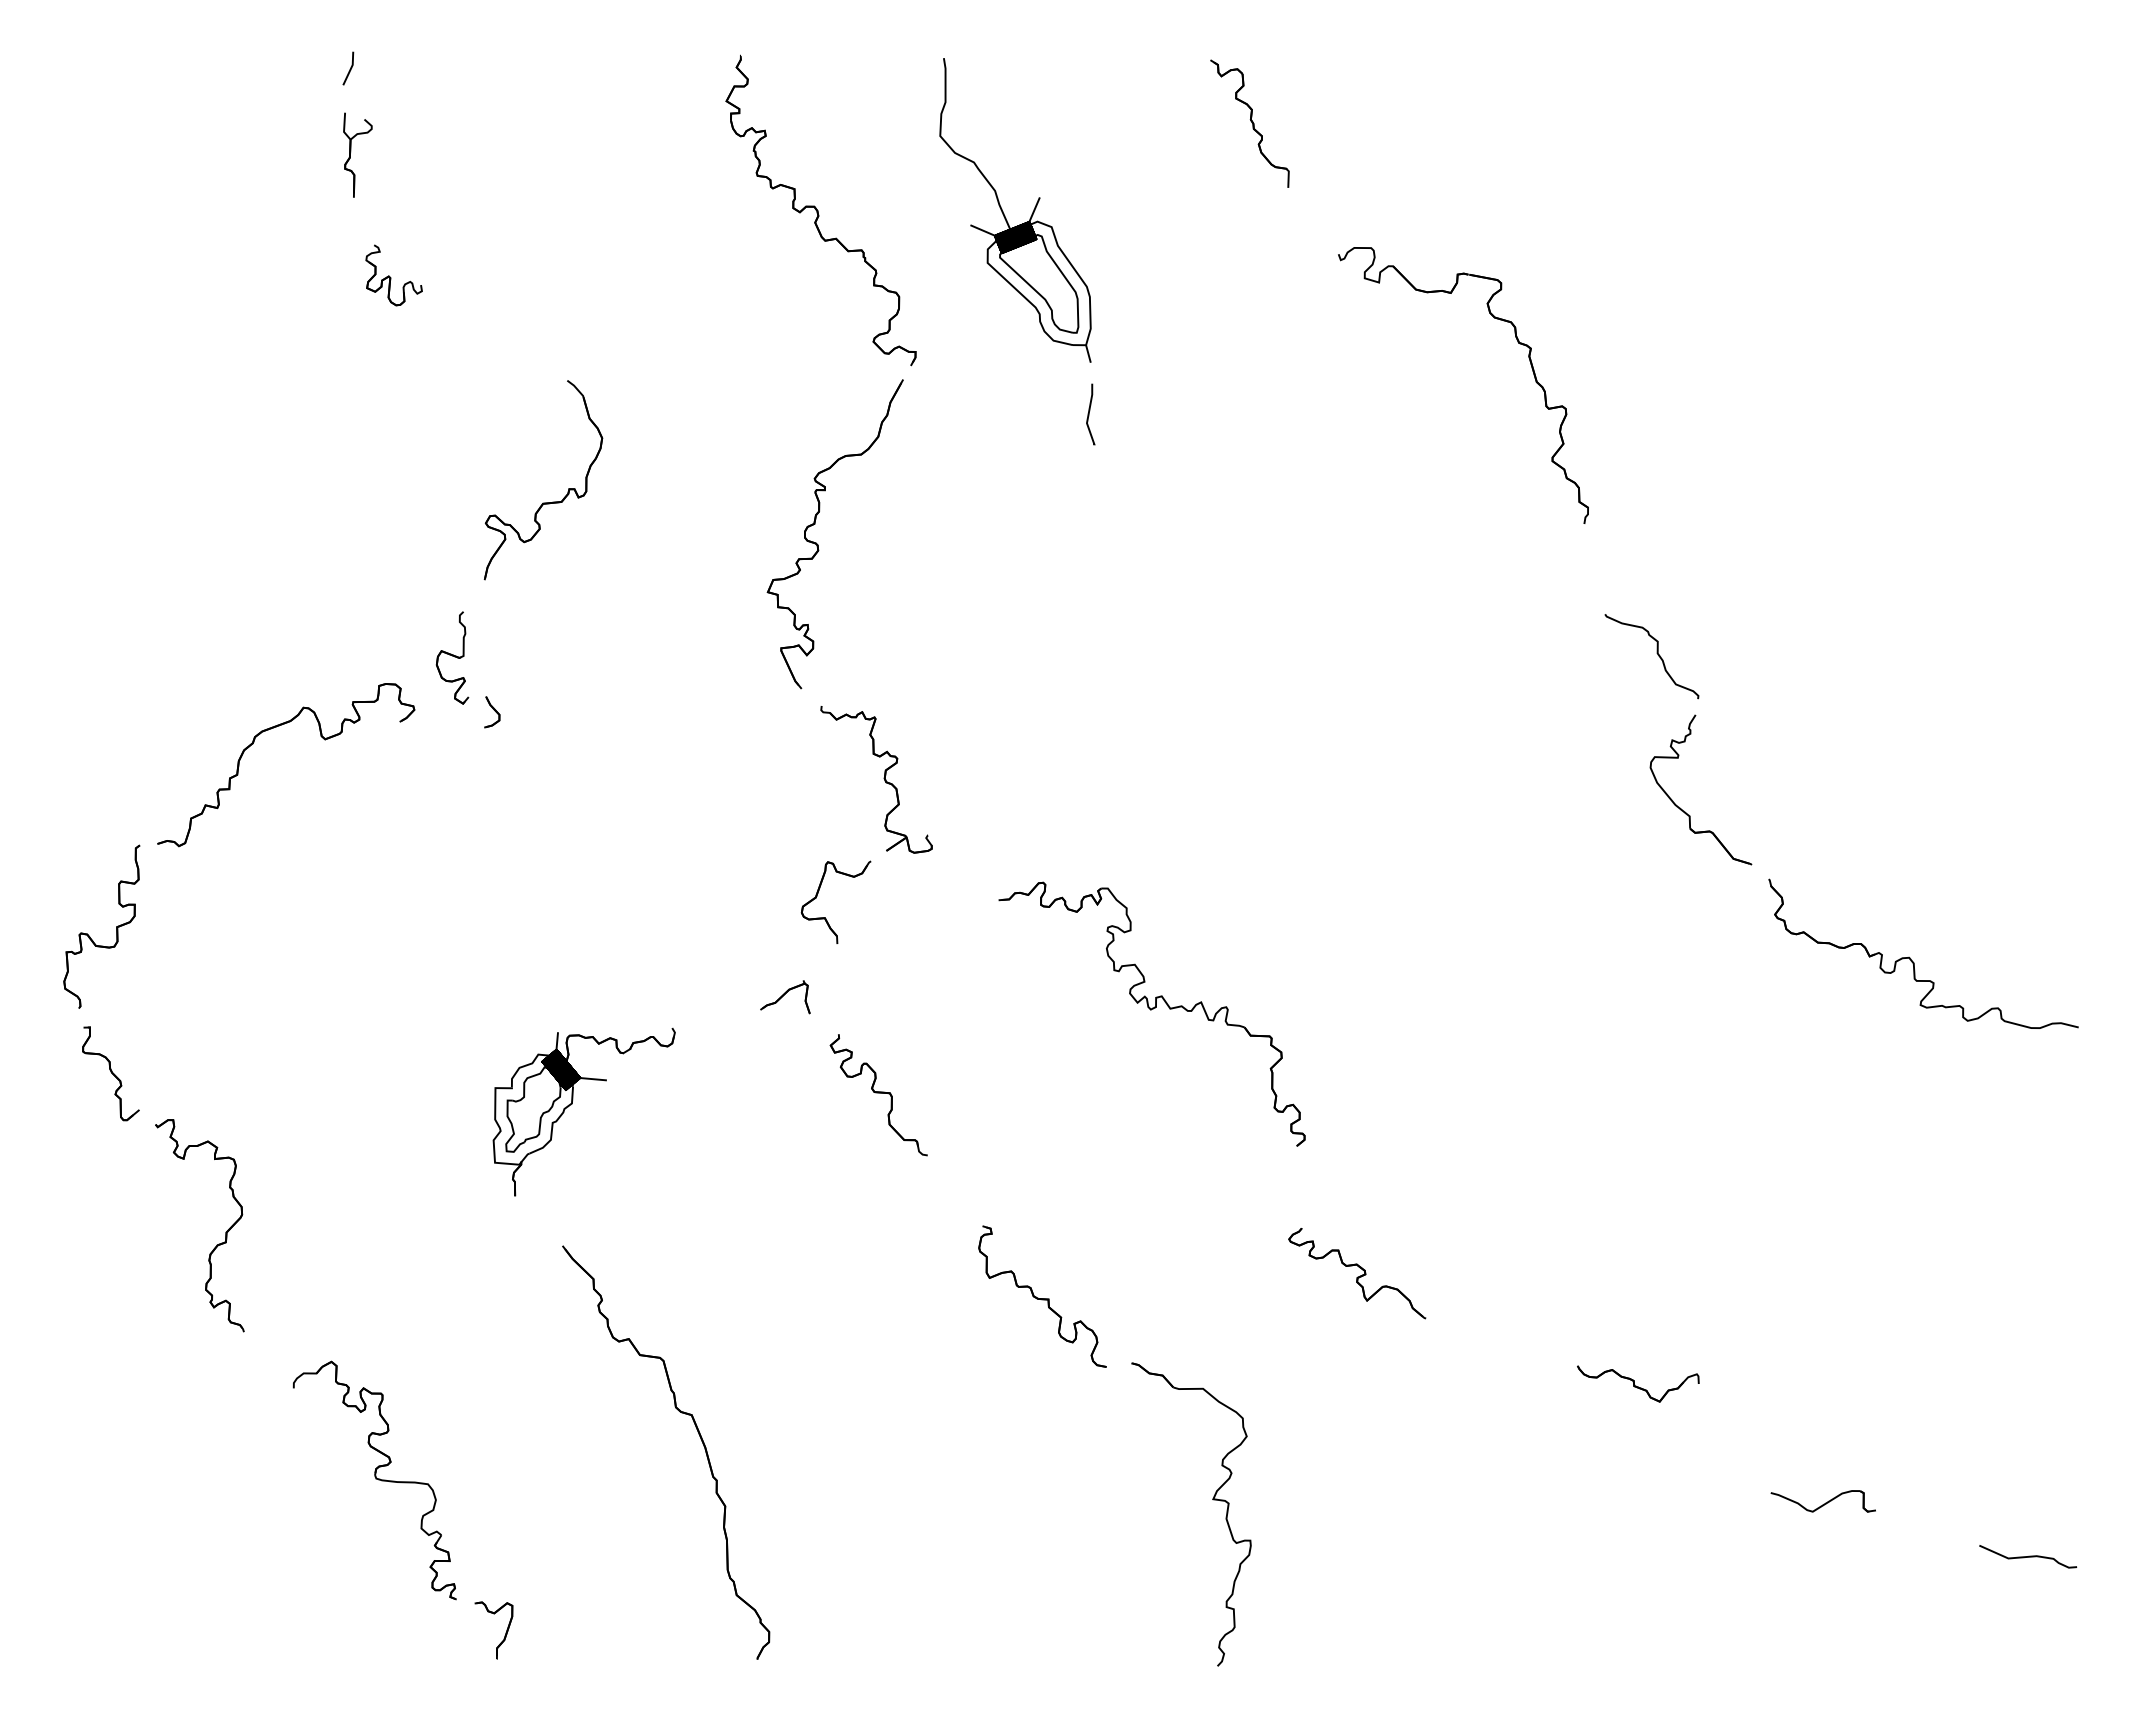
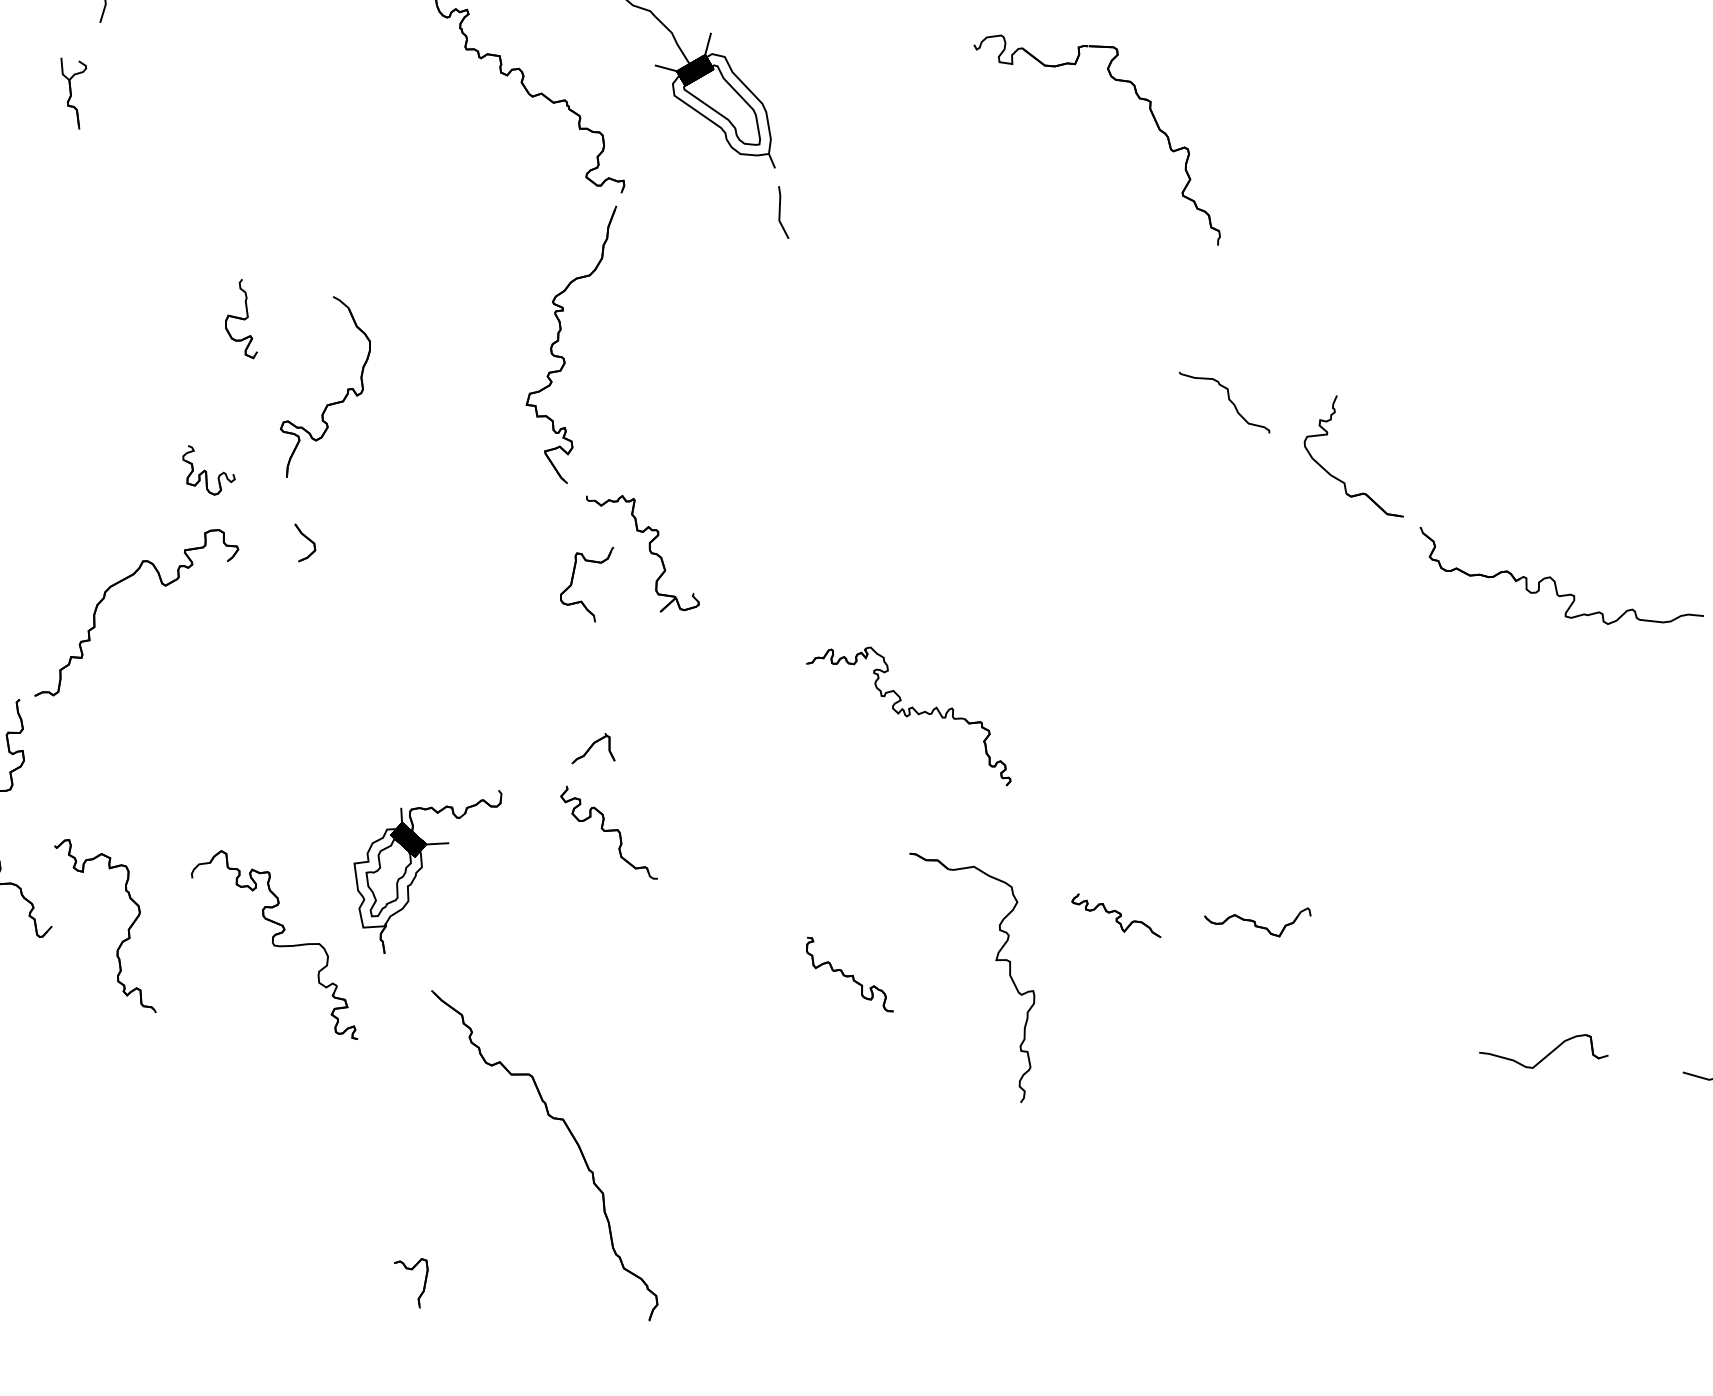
part: (351, 152) -> (71, 91), moved
part: (393, 275) -> (208, 469), moved
part: (543, 502) -> (327, 404), moved
curve: (1656, 653) -> (1228, 399), moved
part: (452, 657) -> (238, 319), moved
part: (492, 712) -> (305, 542), size x1.4
part: (817, 896) -> (572, 584), moved
part: (1151, 1013) -> (907, 718), size x0.7
part: (878, 1095) -> (608, 833), moved
part: (217, 1244) -> (122, 941), moved
part: (1357, 1273) -> (1116, 916), size x0.7
part: (1042, 1296) -> (849, 974), size x0.7
part: (1638, 1383) -> (1259, 923), moved
part: (374, 1480) -> (273, 947), moved
part: (1212, 1499) -> (995, 960), moved
part: (1822, 1501) -> (1542, 1053), size x1.4
part: (504, 1635) -> (423, 1287), moved

